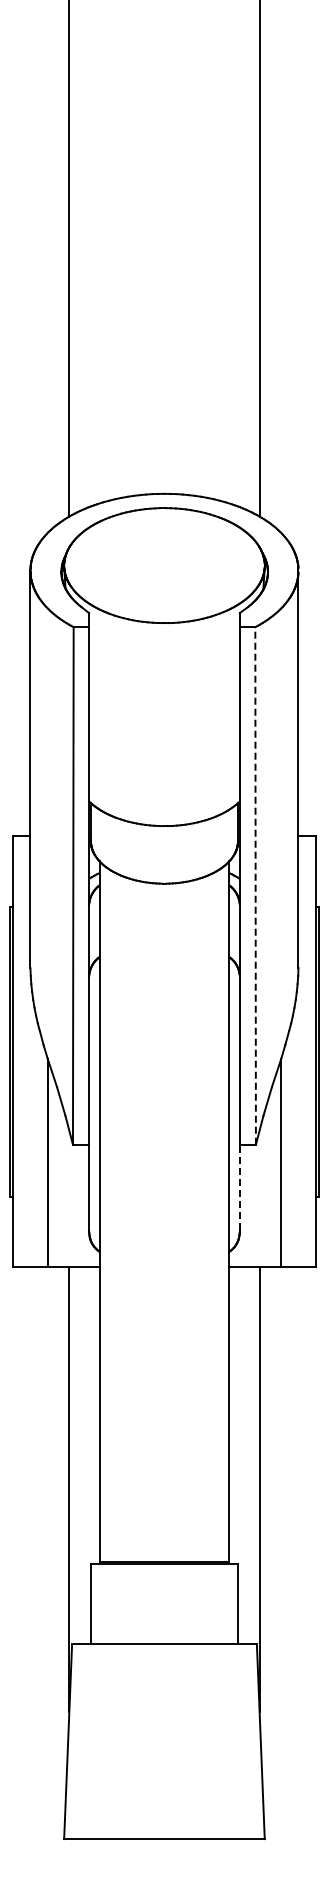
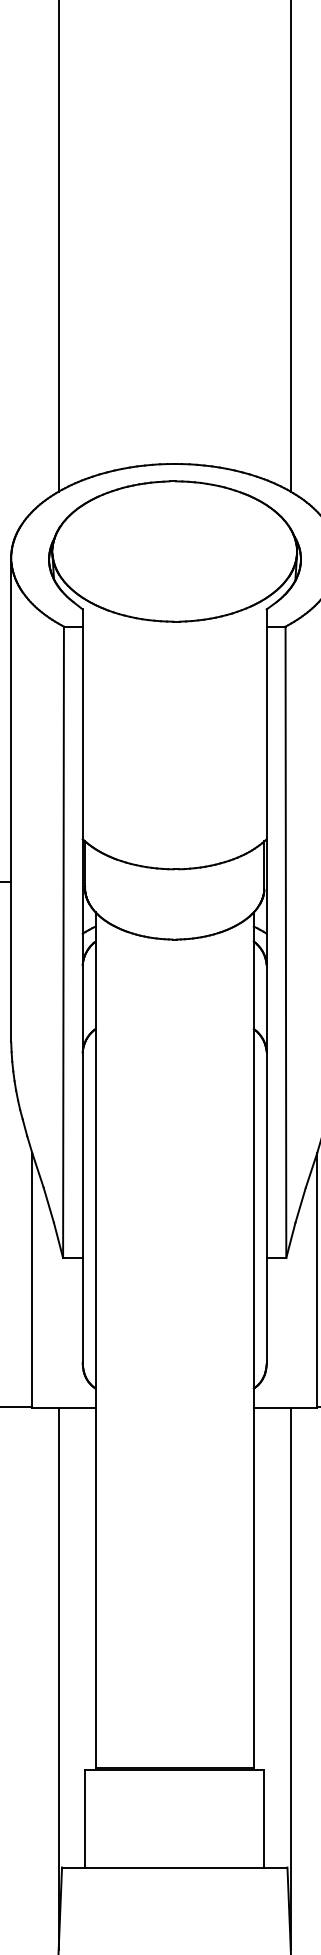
line: (255, 886) -> (285, 942), dashed -> solid
line: (239, 1186) -> (266, 1308), dashed -> solid

